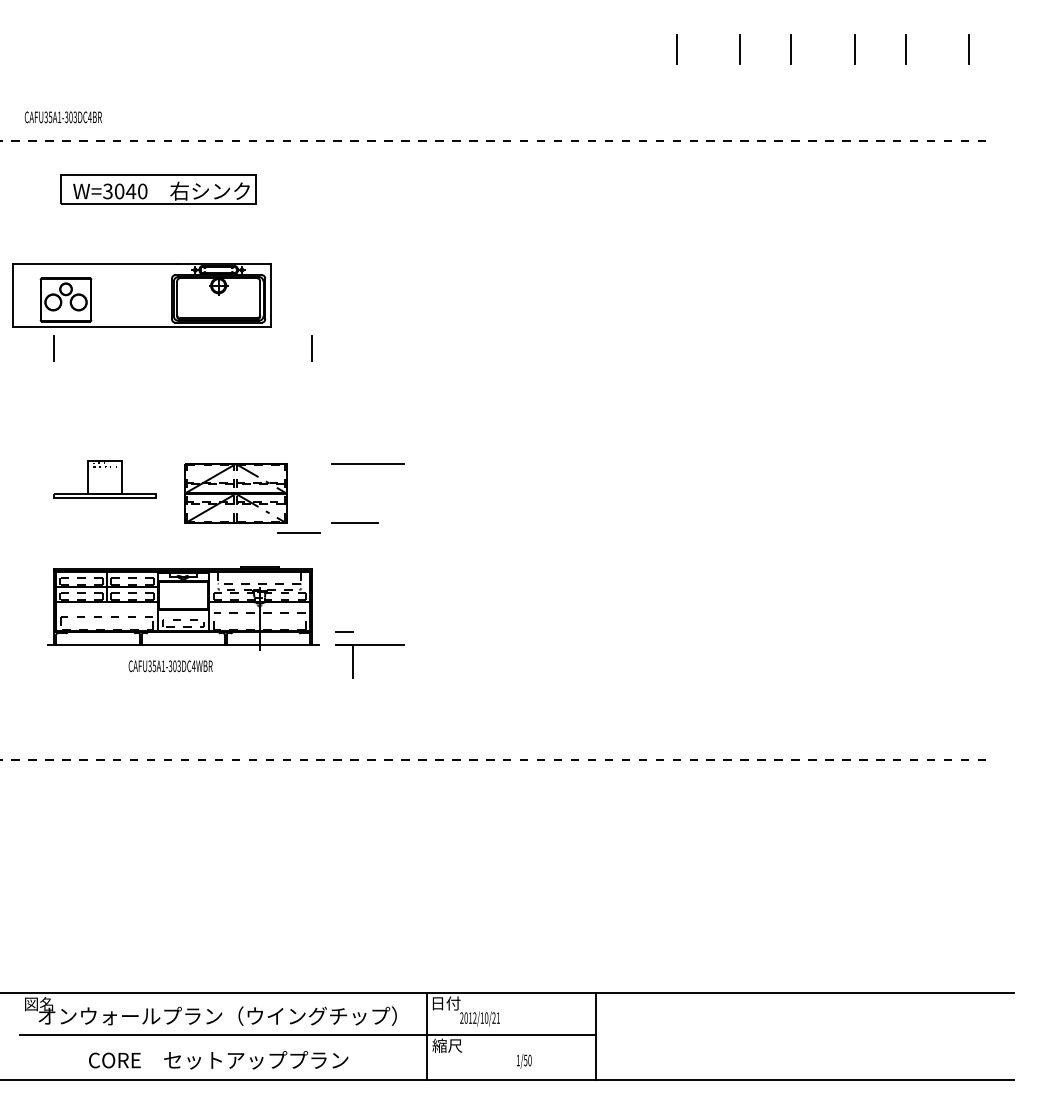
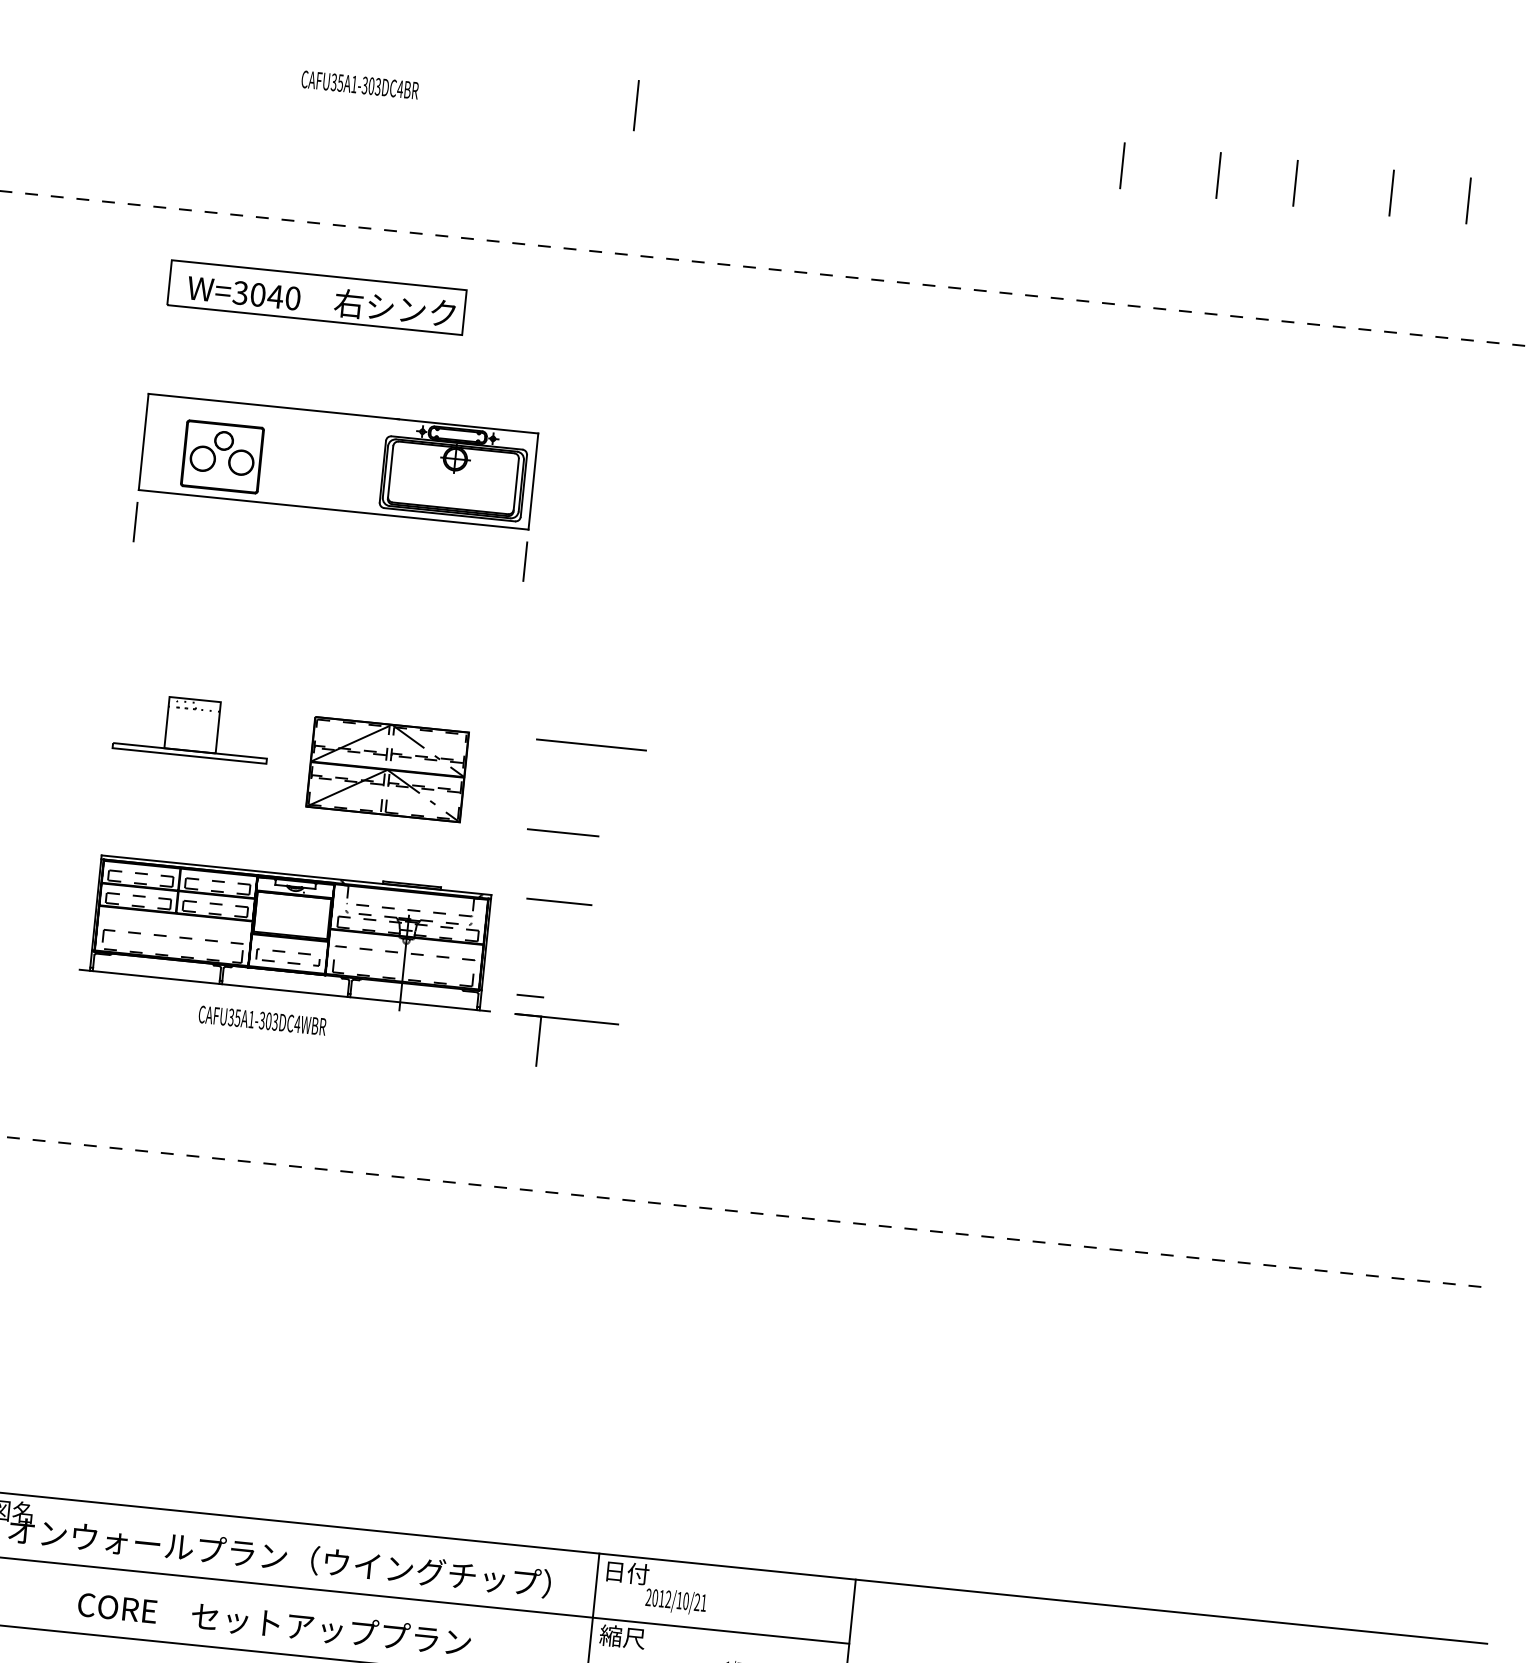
line: (354, 42) -> (636, 105), added
text: (62, 117) -> (358, 85), moved
part: (141, 295) -> (337, 461), moved
line: (298, 532) -> (558, 901), moved

